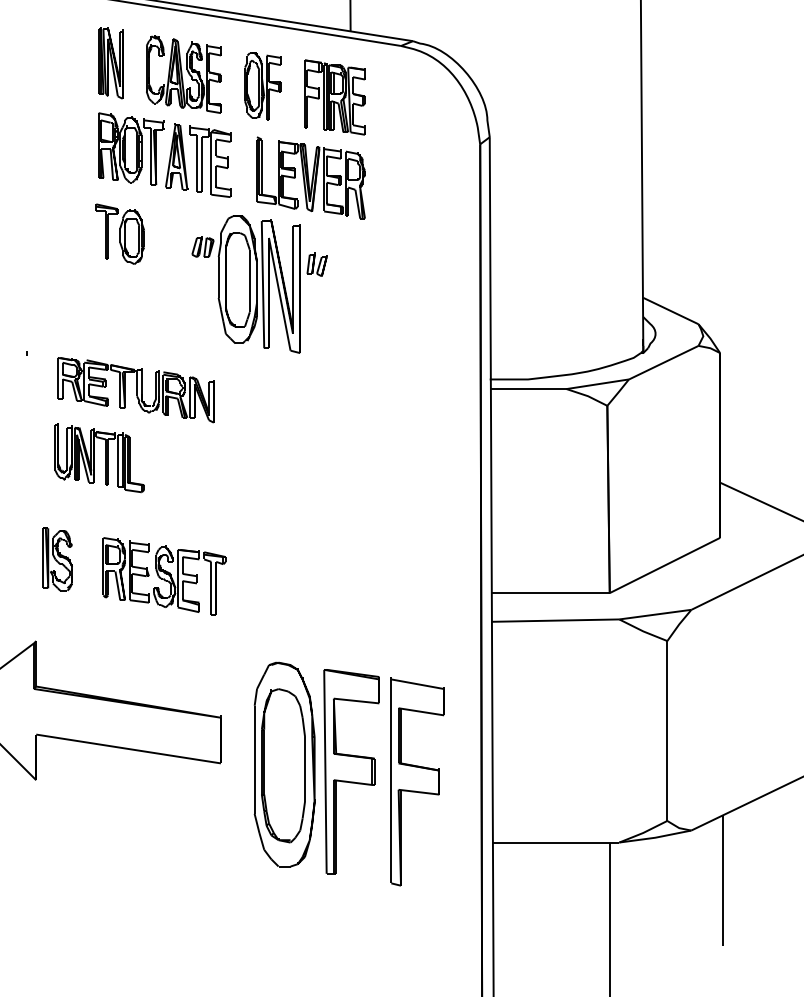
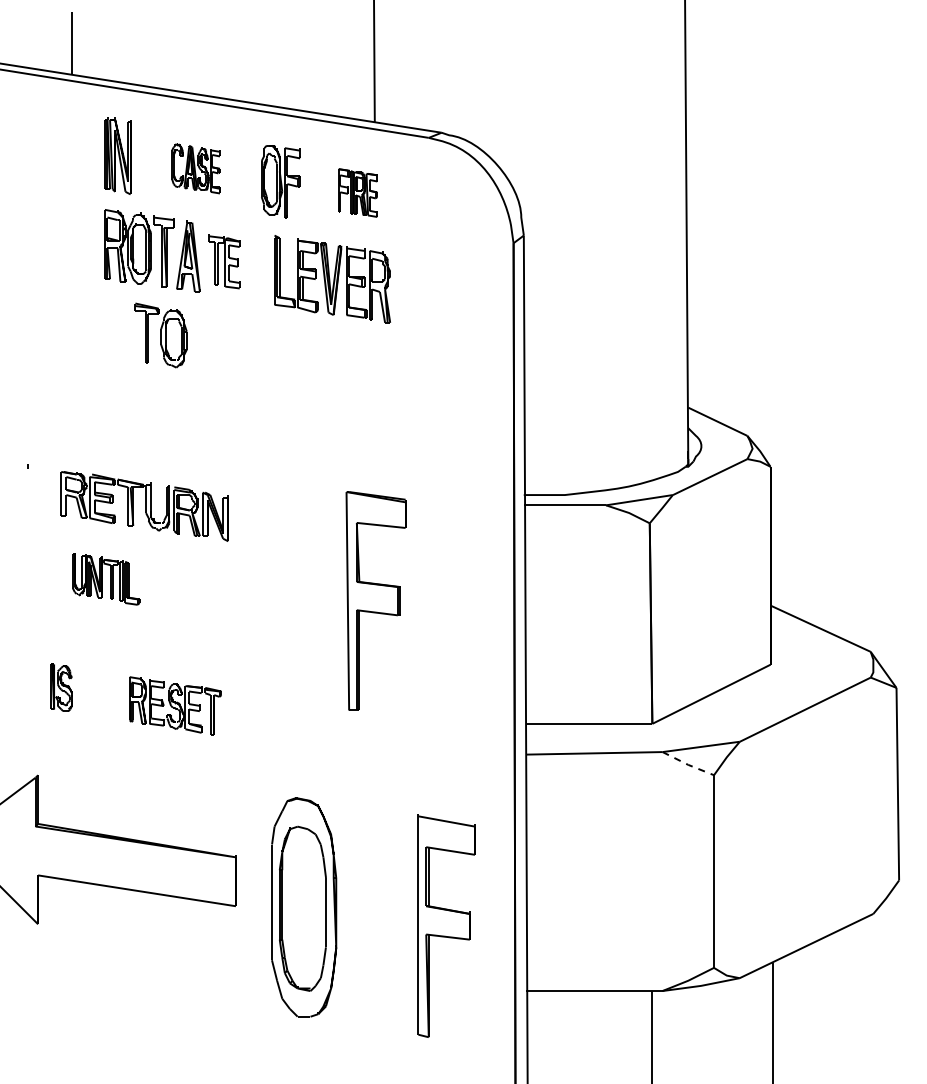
part: (183, 74) -> (195, 168), size x0.6
part: (334, 96) -> (357, 192), size x0.6
part: (210, 161) -> (224, 261), size x0.7
part: (119, 234) -> (160, 335), moved
part: (258, 284) -> (276, 393), removed
part: (100, 457) -> (106, 578), size x0.7
part: (58, 559) -> (61, 687), size x0.7
part: (164, 575) -> (175, 705), size x0.7
line: (643, 631) -> (688, 764), solid -> dashed
part: (351, 771) -> (375, 600), moved

